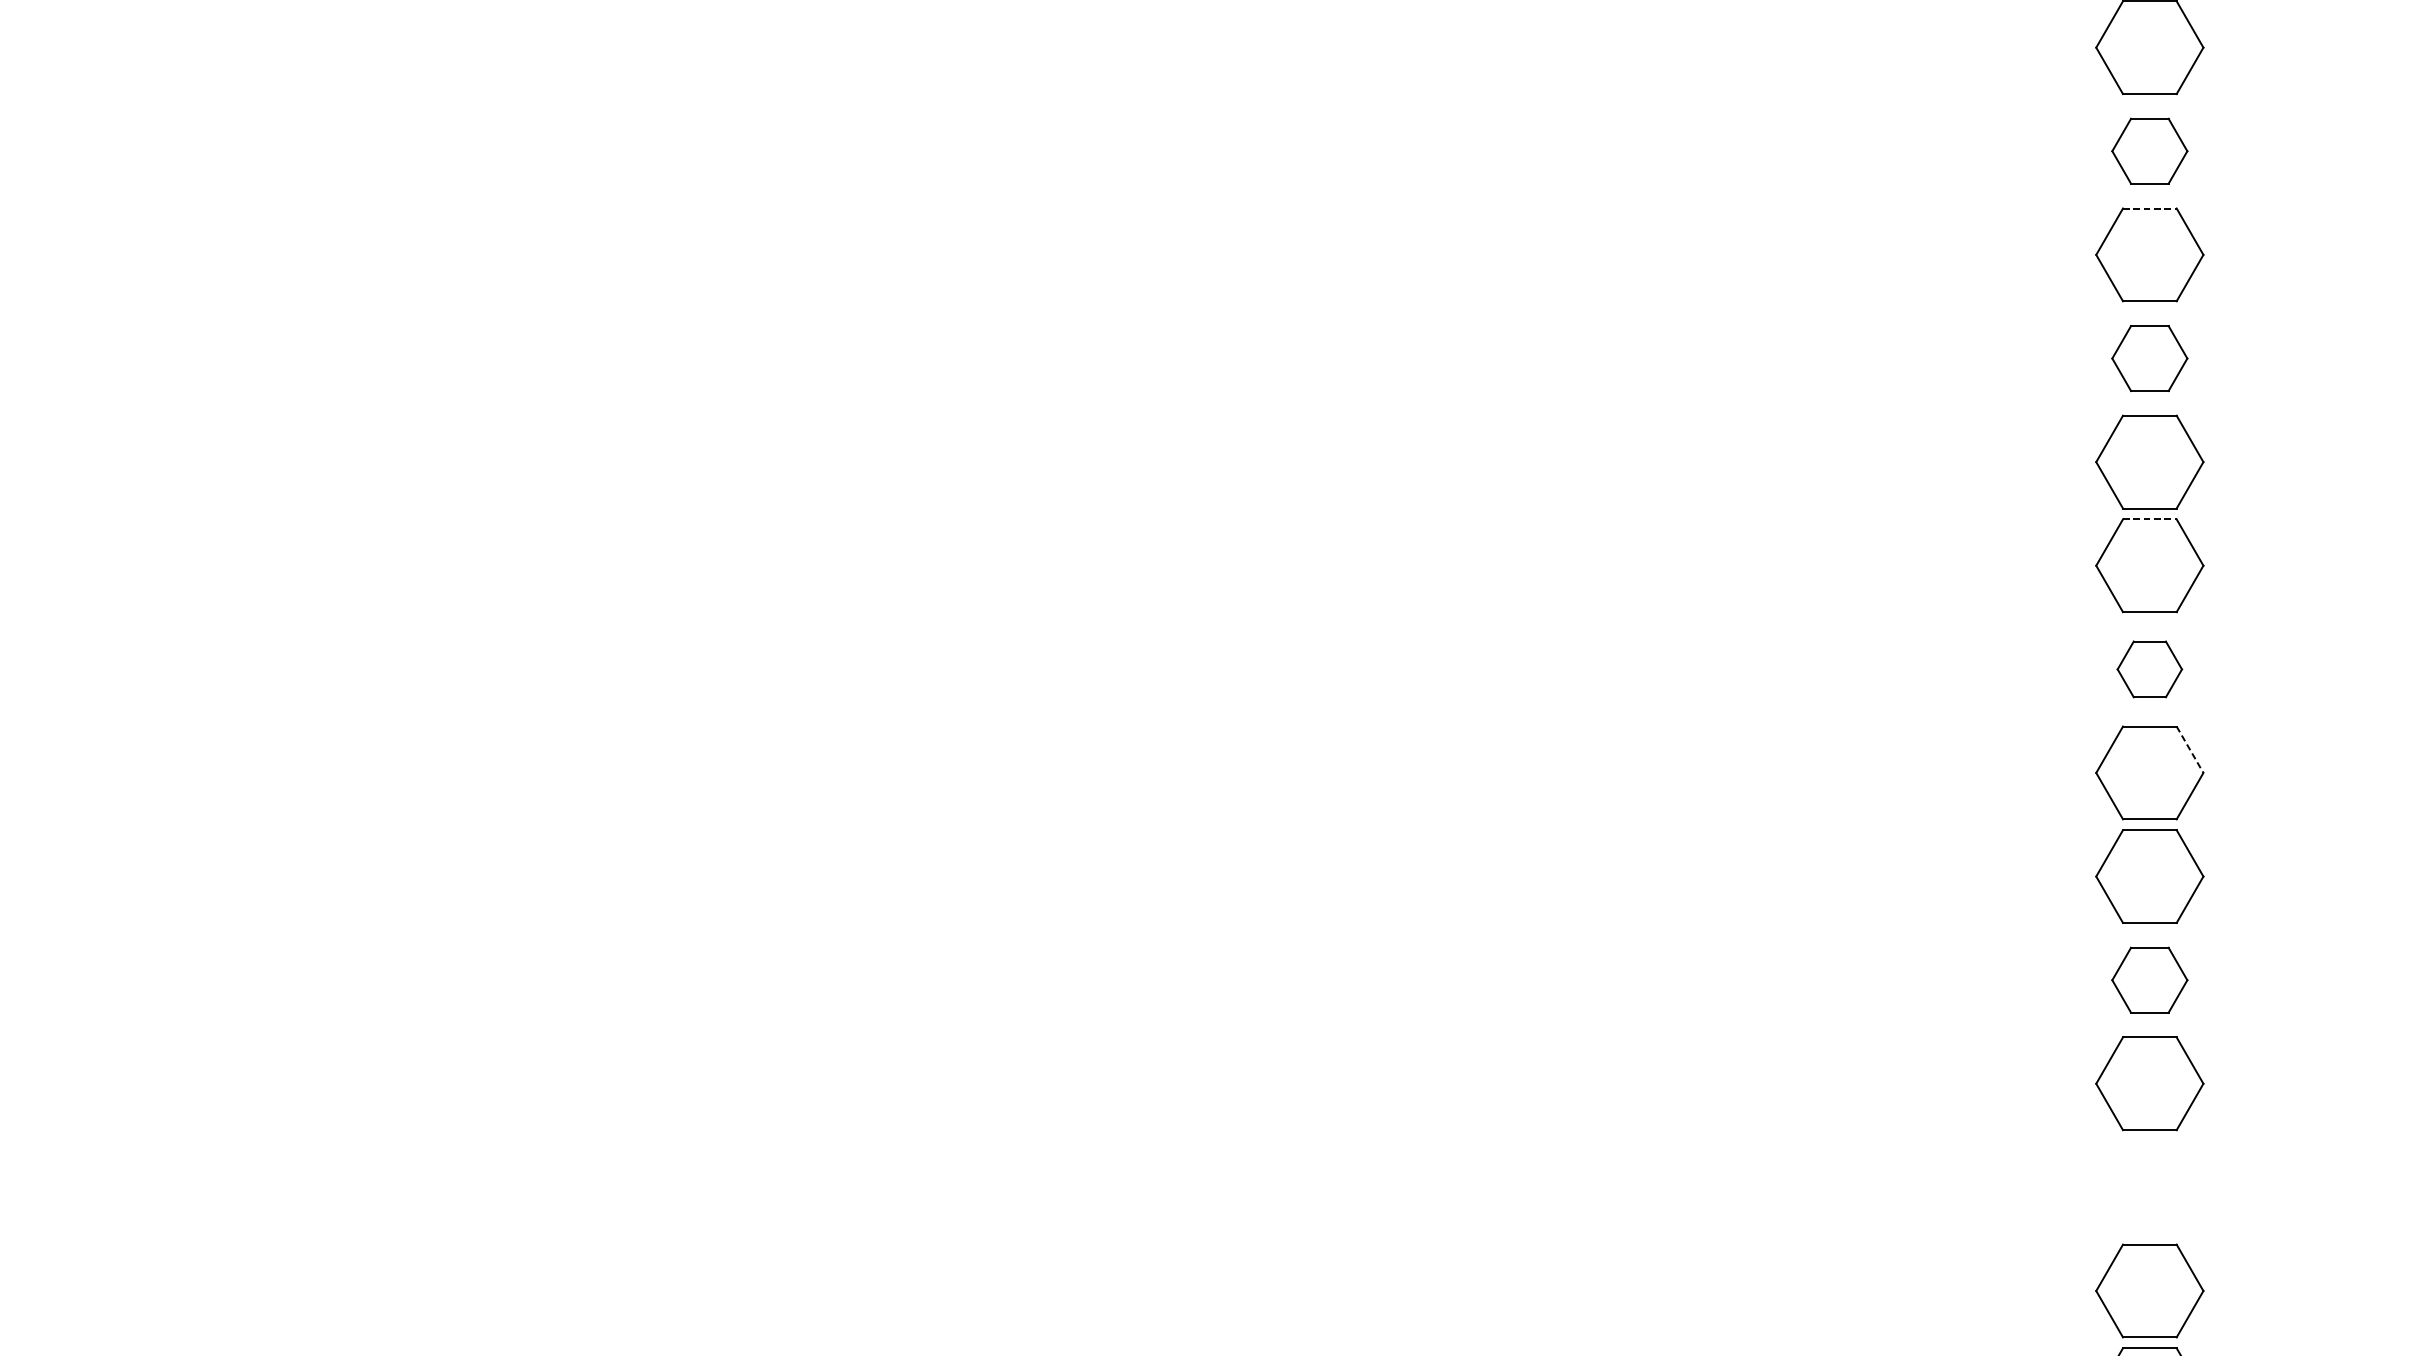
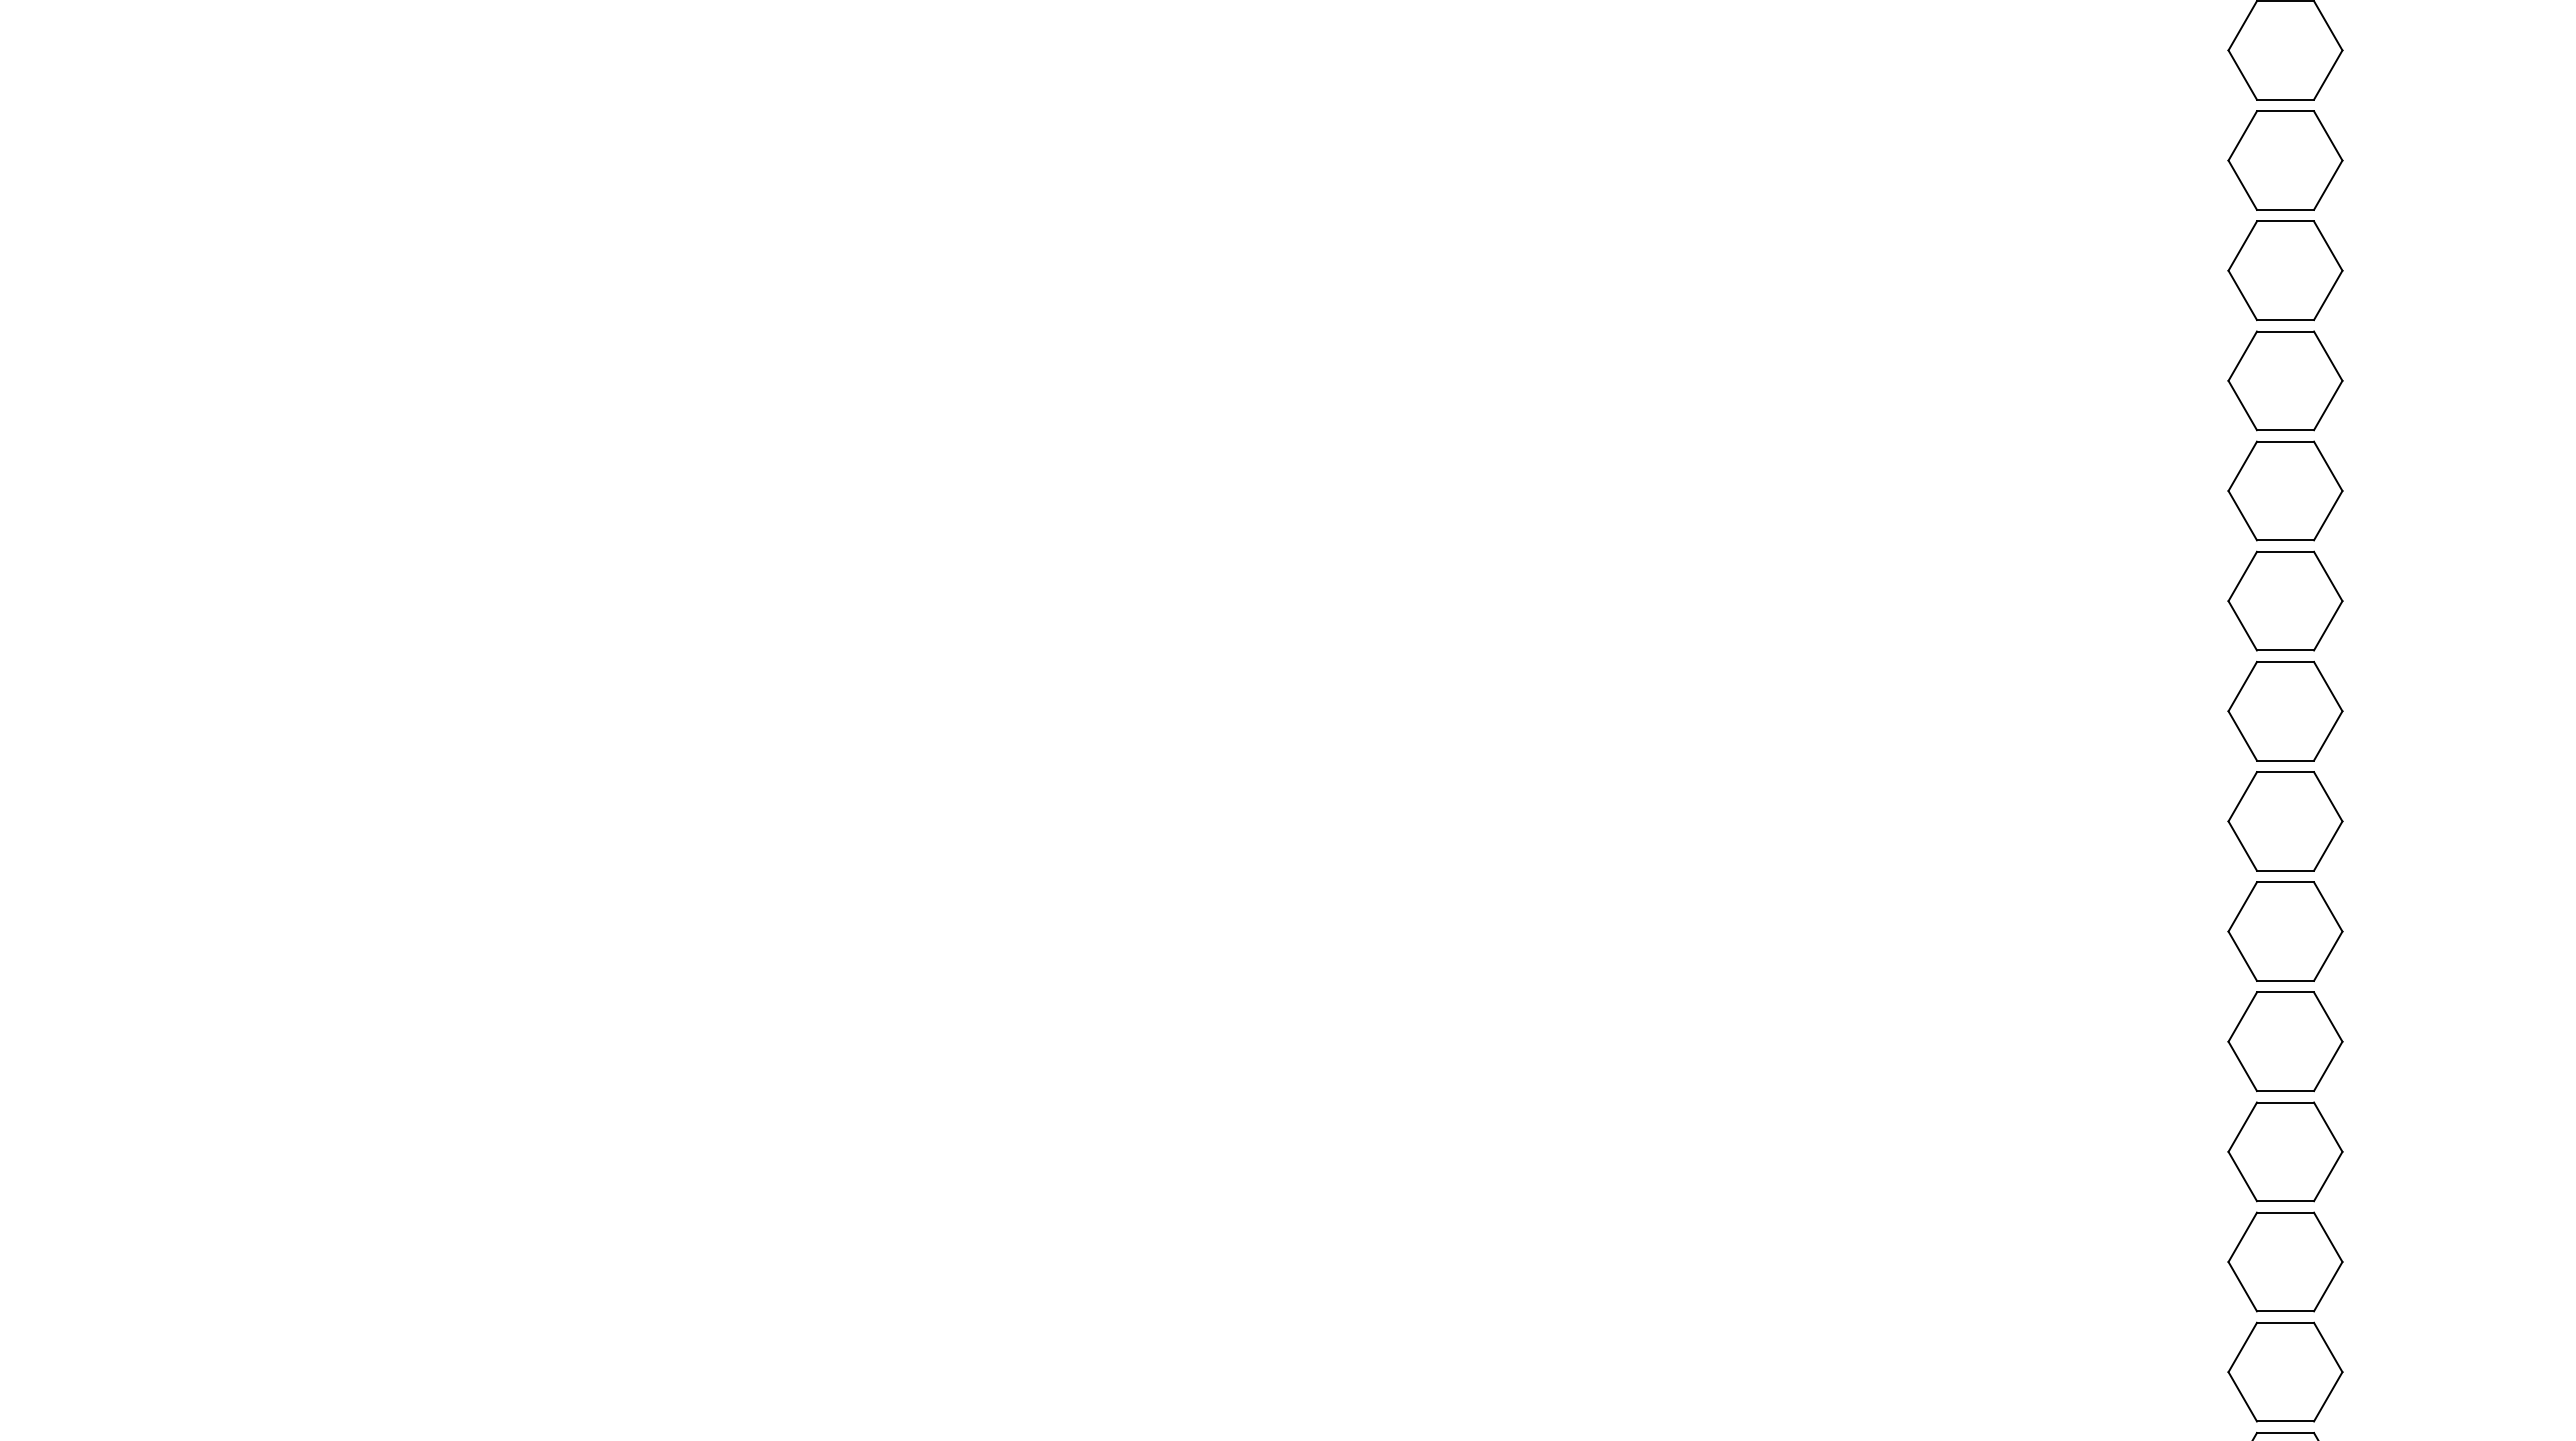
part: (2149, 151) -> (2285, 160), size x1.43
line: (2149, 208) -> (2285, 221), dashed -> solid
part: (2149, 358) -> (2285, 380), size x1.43
line: (2149, 519) -> (2285, 551), dashed -> solid
part: (2149, 669) -> (2285, 711), size x1.67
line: (2190, 750) -> (2328, 797), dashed -> solid
part: (2149, 979) -> (2285, 1041), size x1.43
part: (2149, 1186) -> (2285, 1261), added

